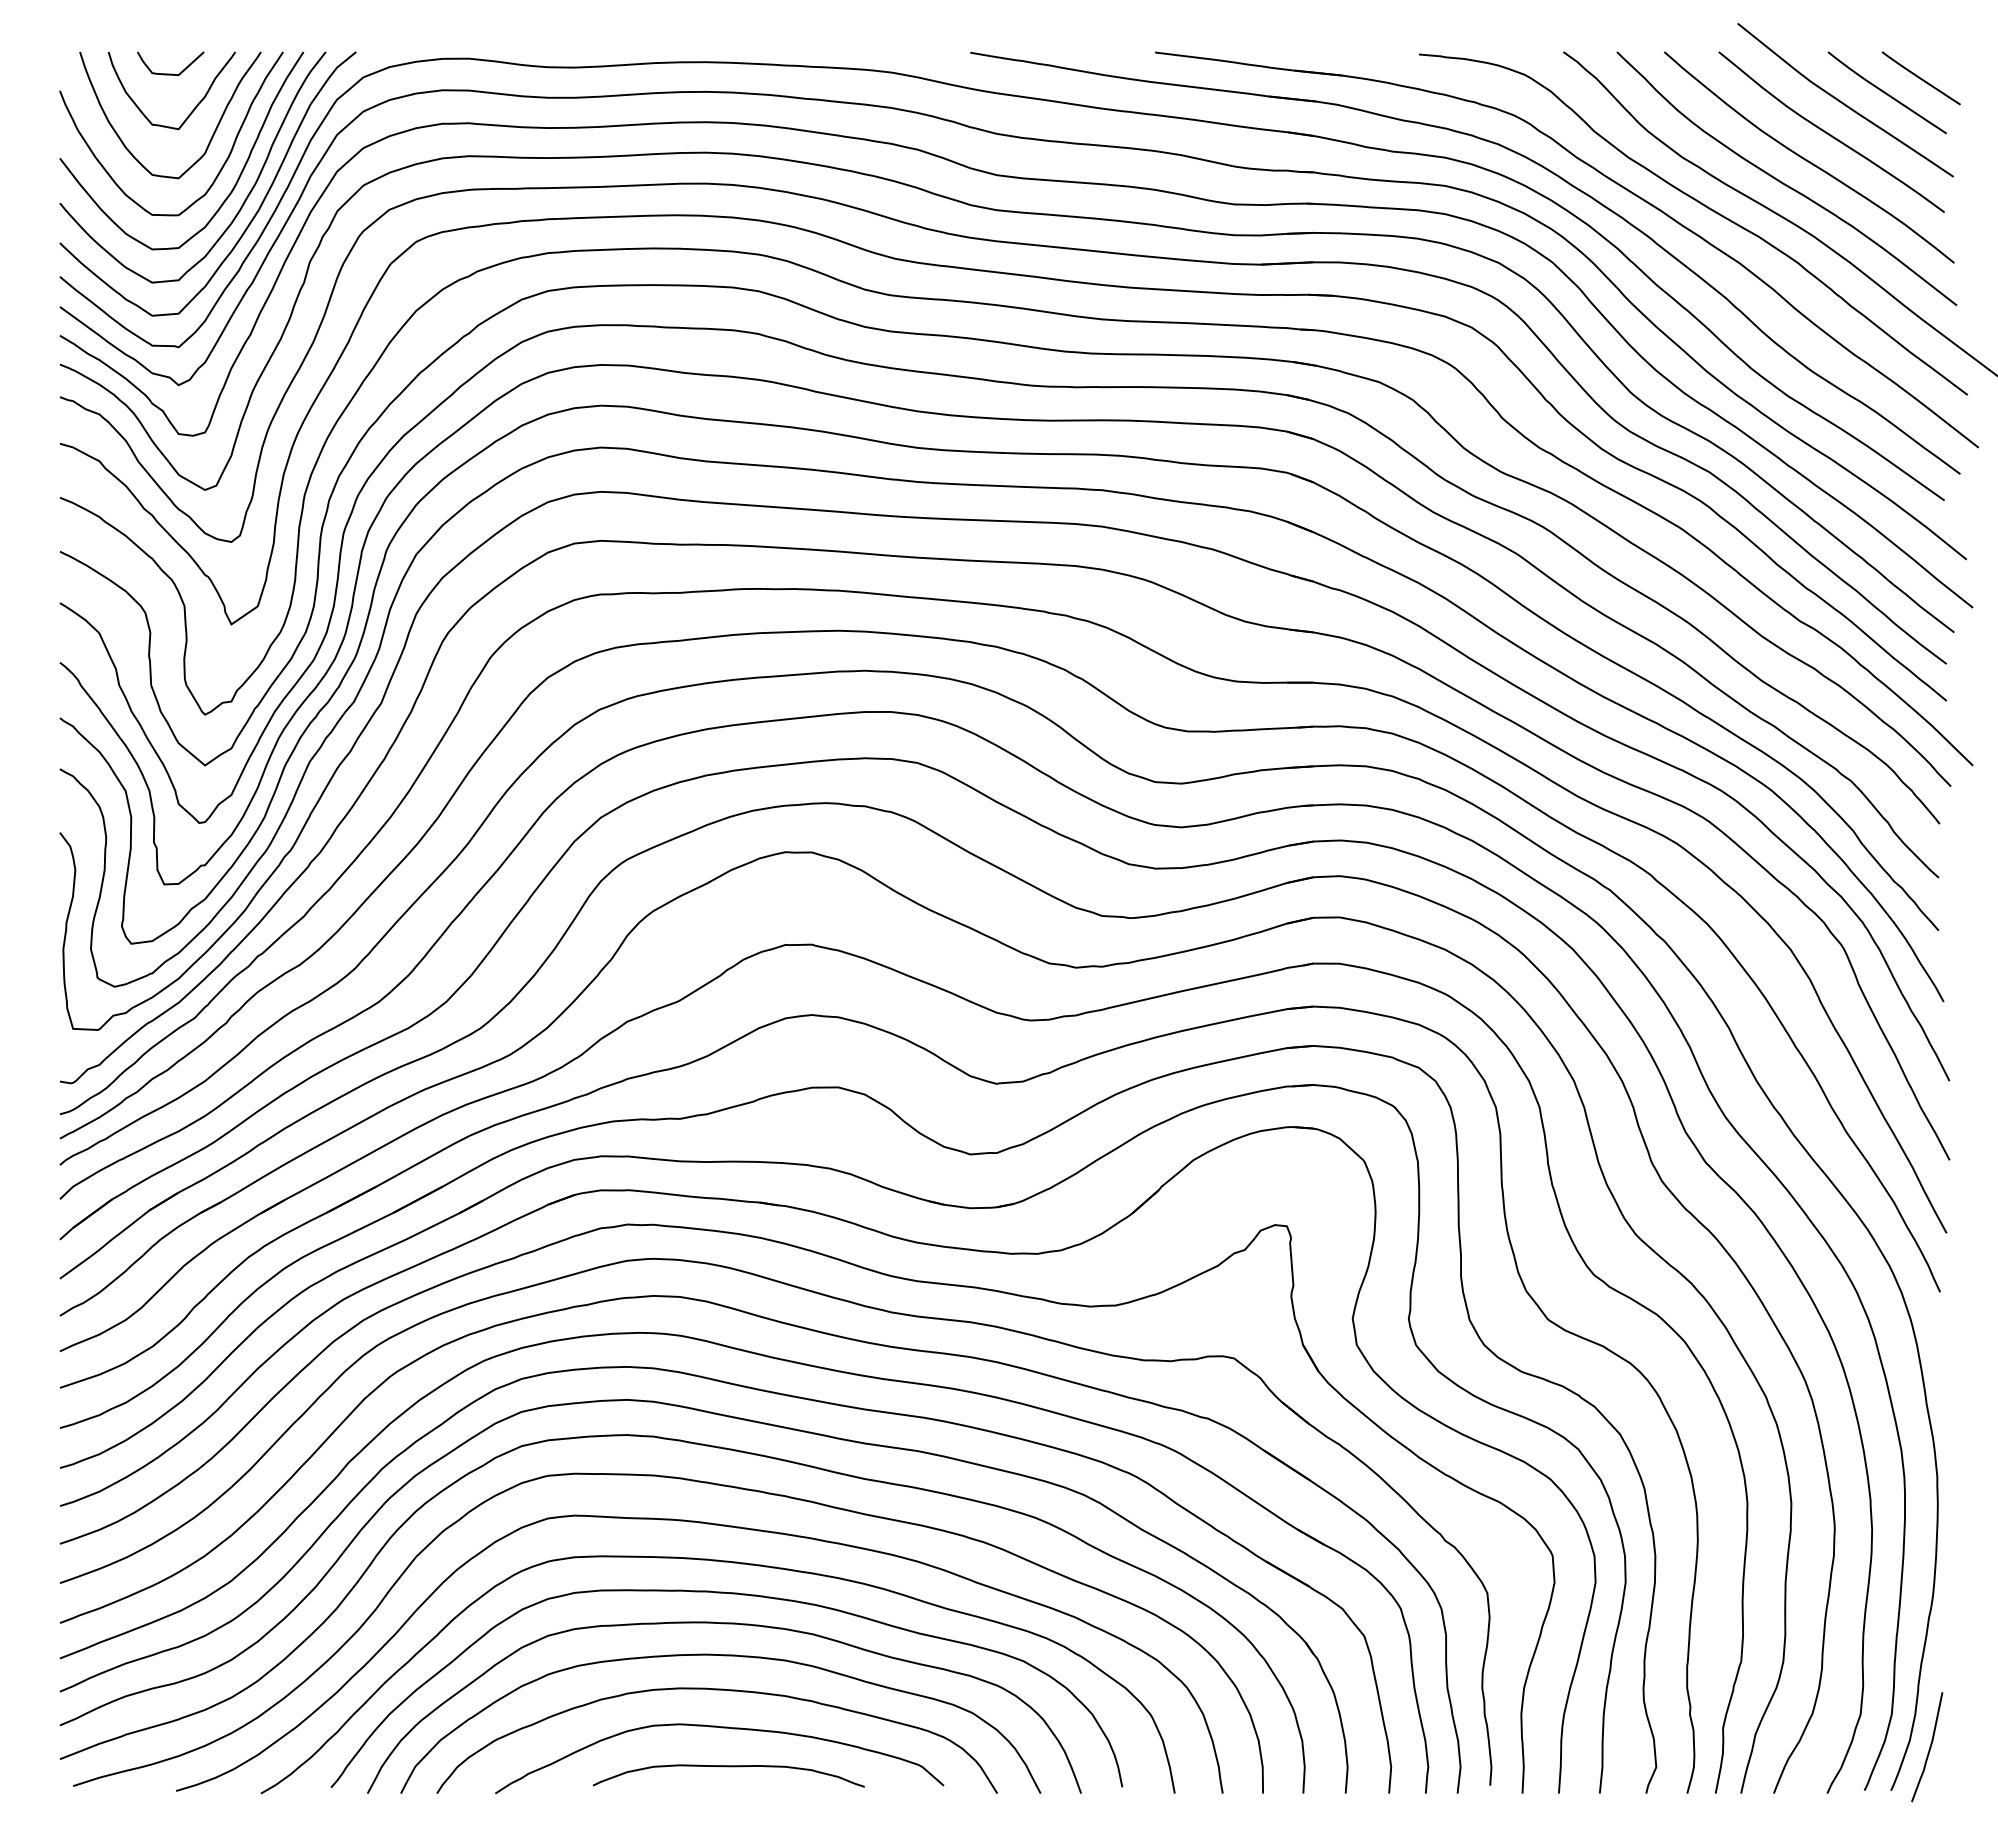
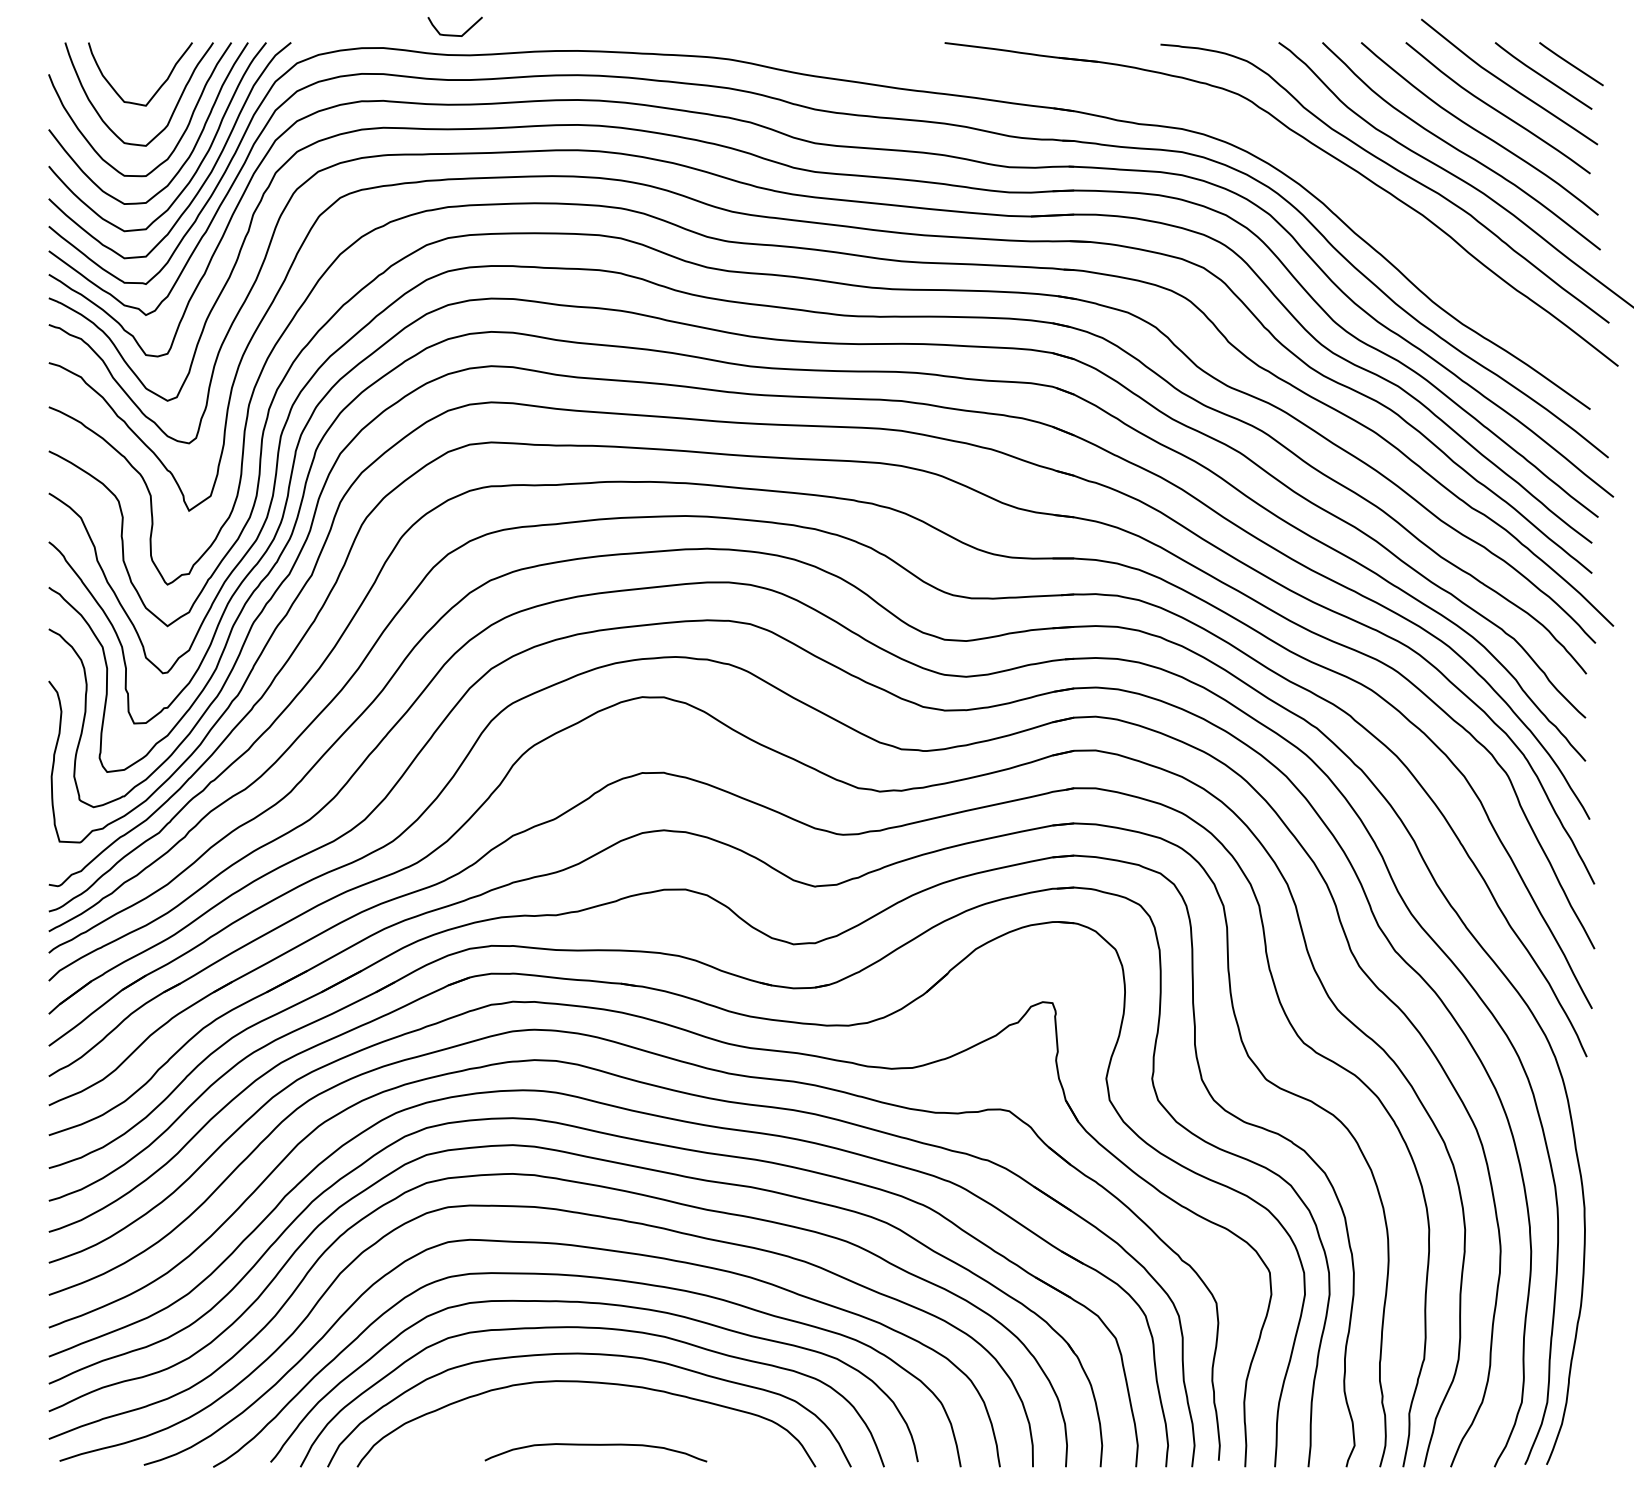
curve: (170, 73) -> (455, 34), moved
part: (1519, 155) -> (1242, 127), removed
curve: (721, 1728) -> (590, 1413), removed
curve: (1929, 1747) -> (1578, 1429), removed

